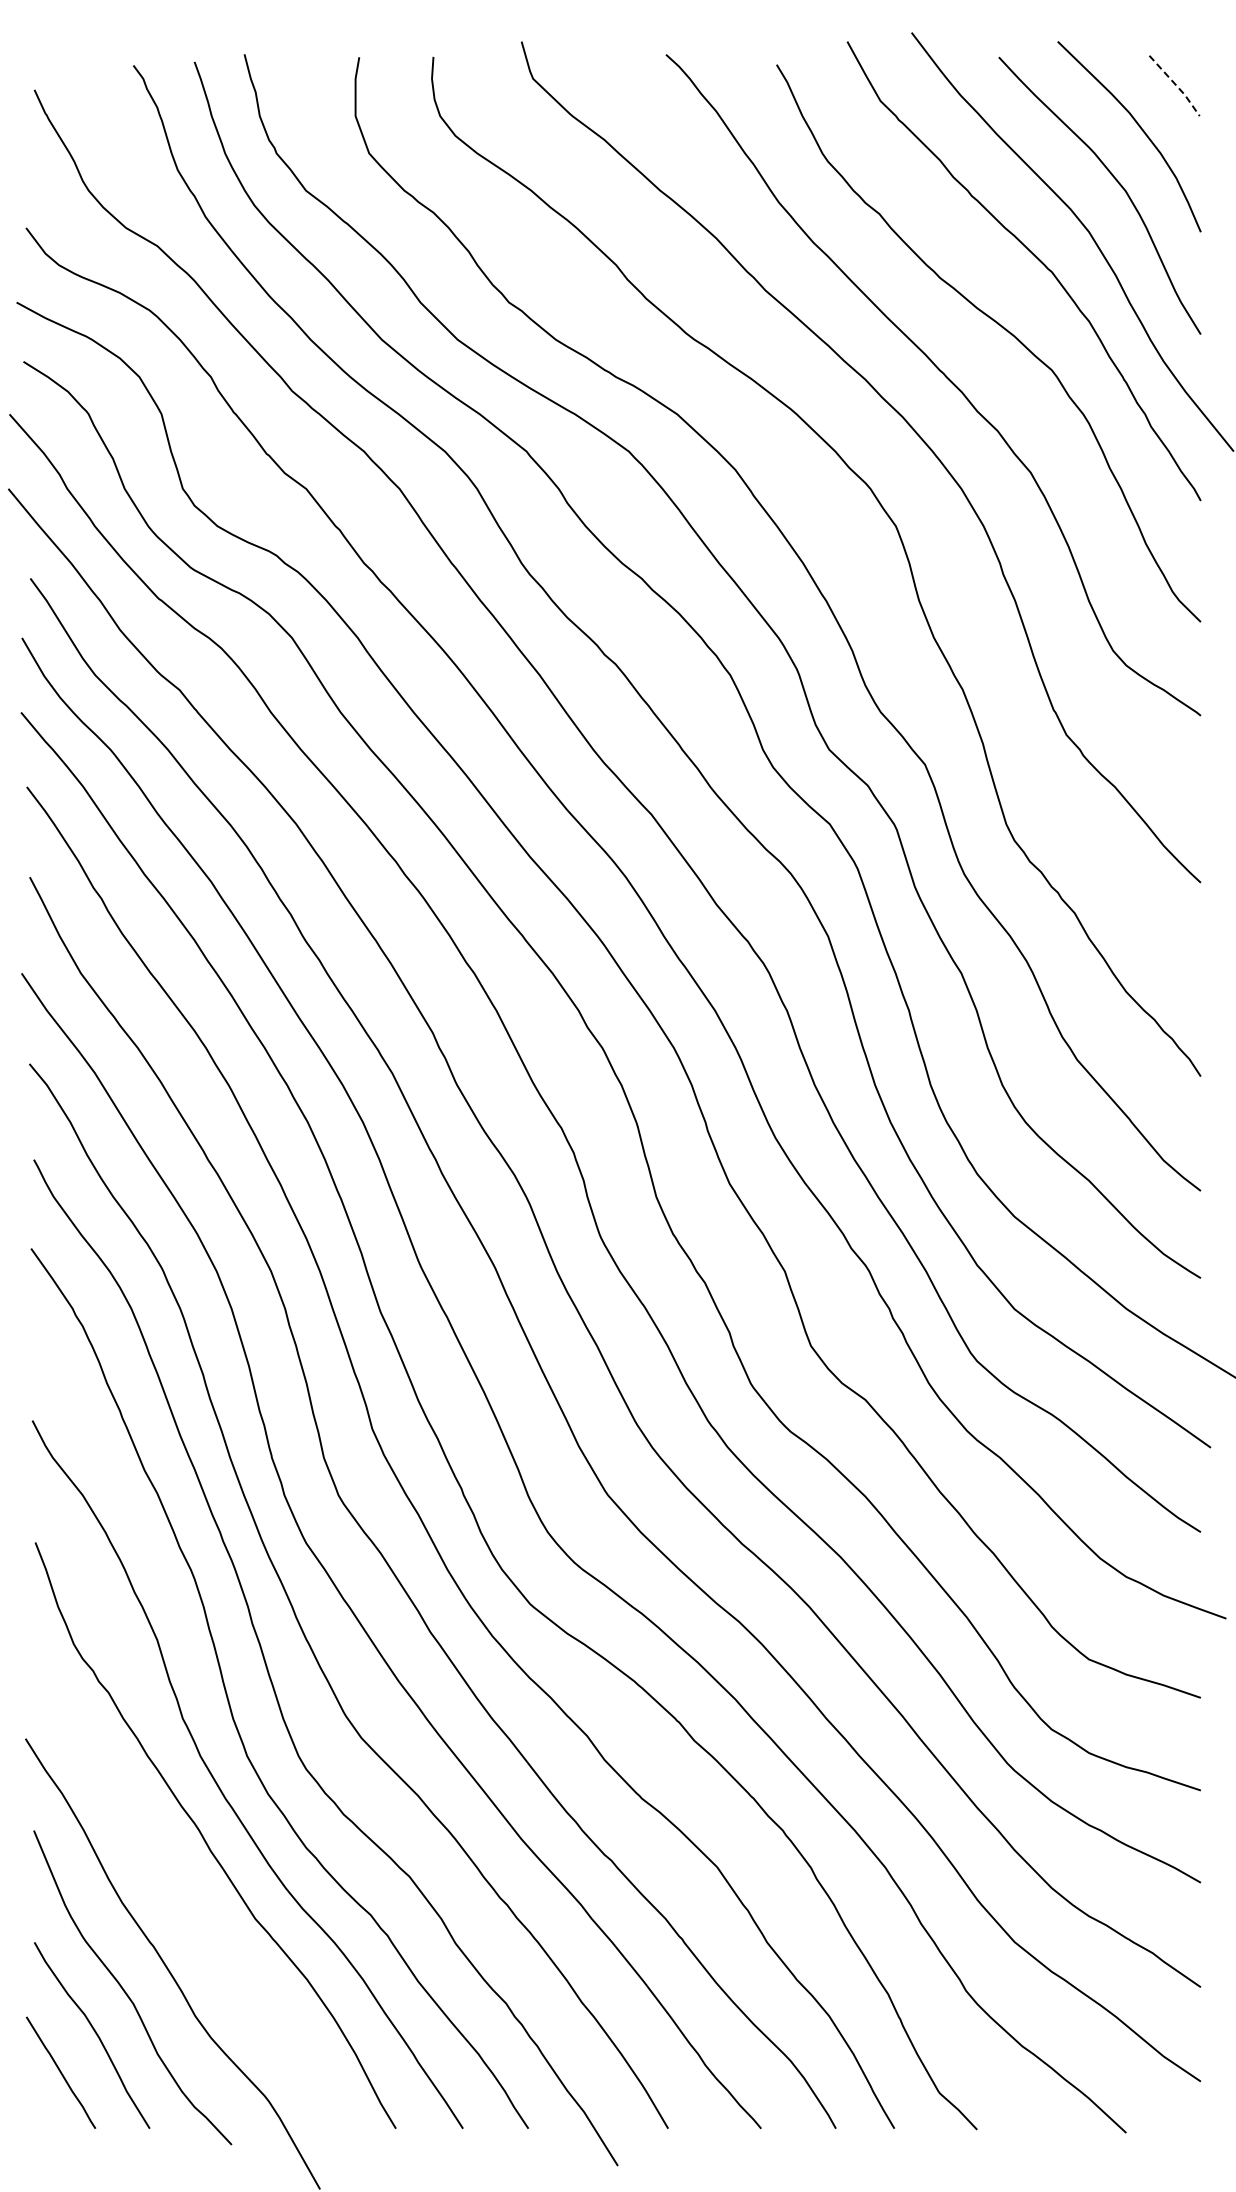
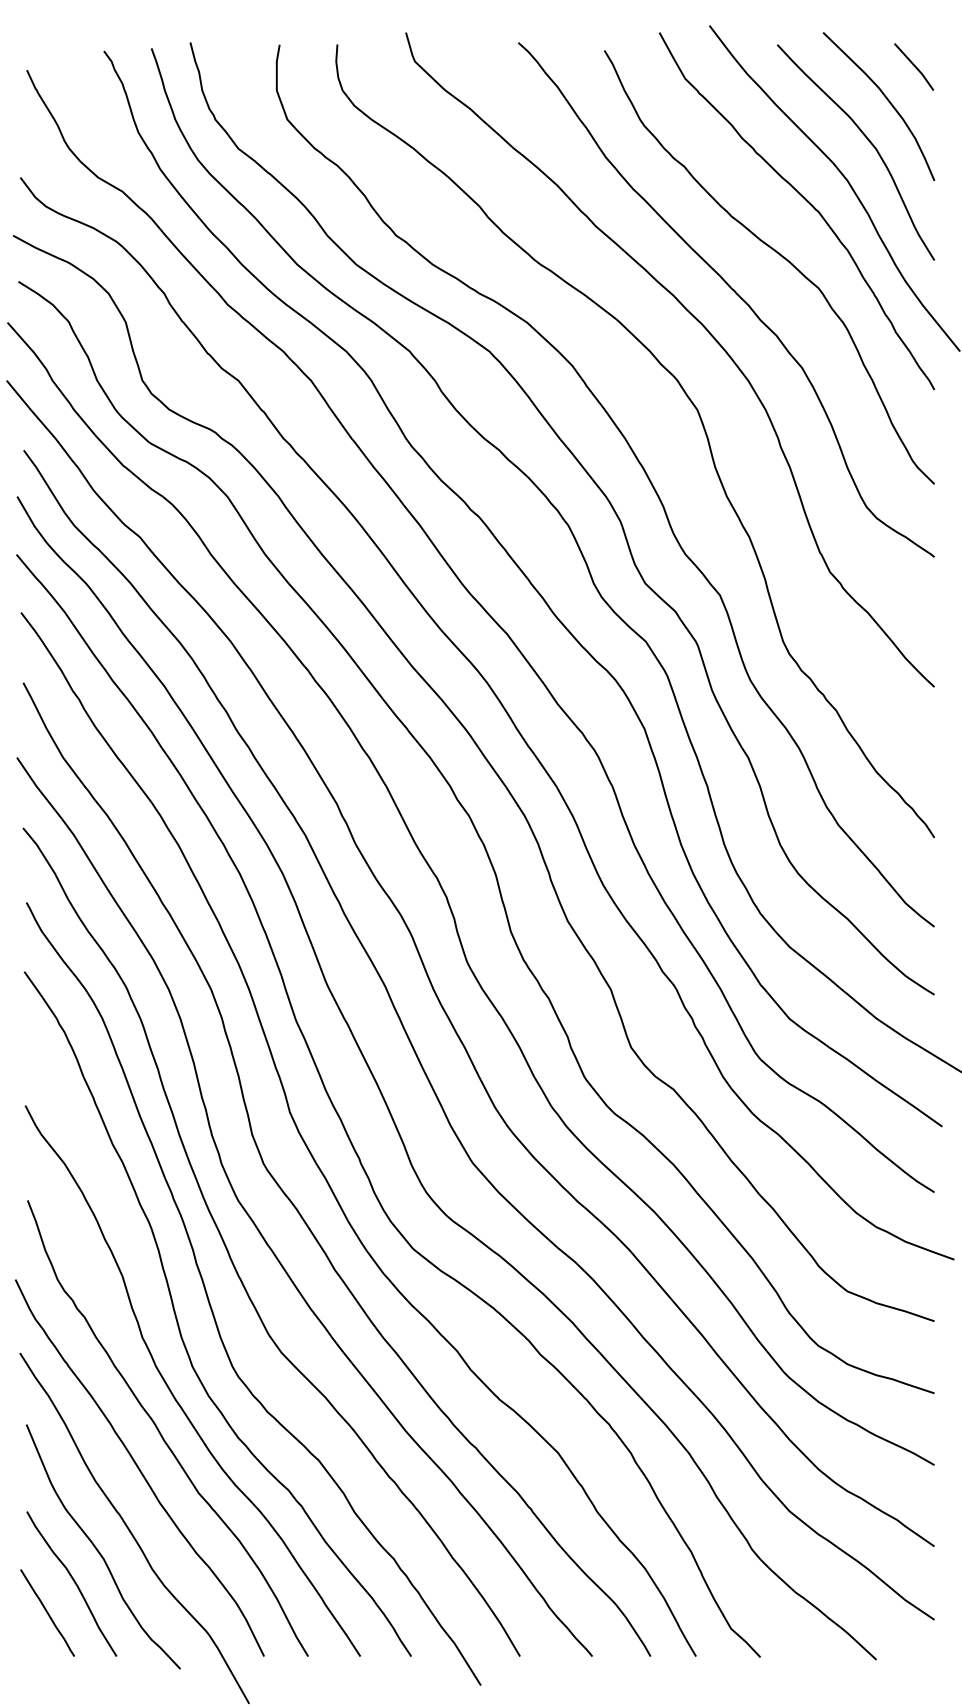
line: (1176, 85) -> (915, 66), dashed -> solid
curve: (178, 1886) -> (139, 1468), added

